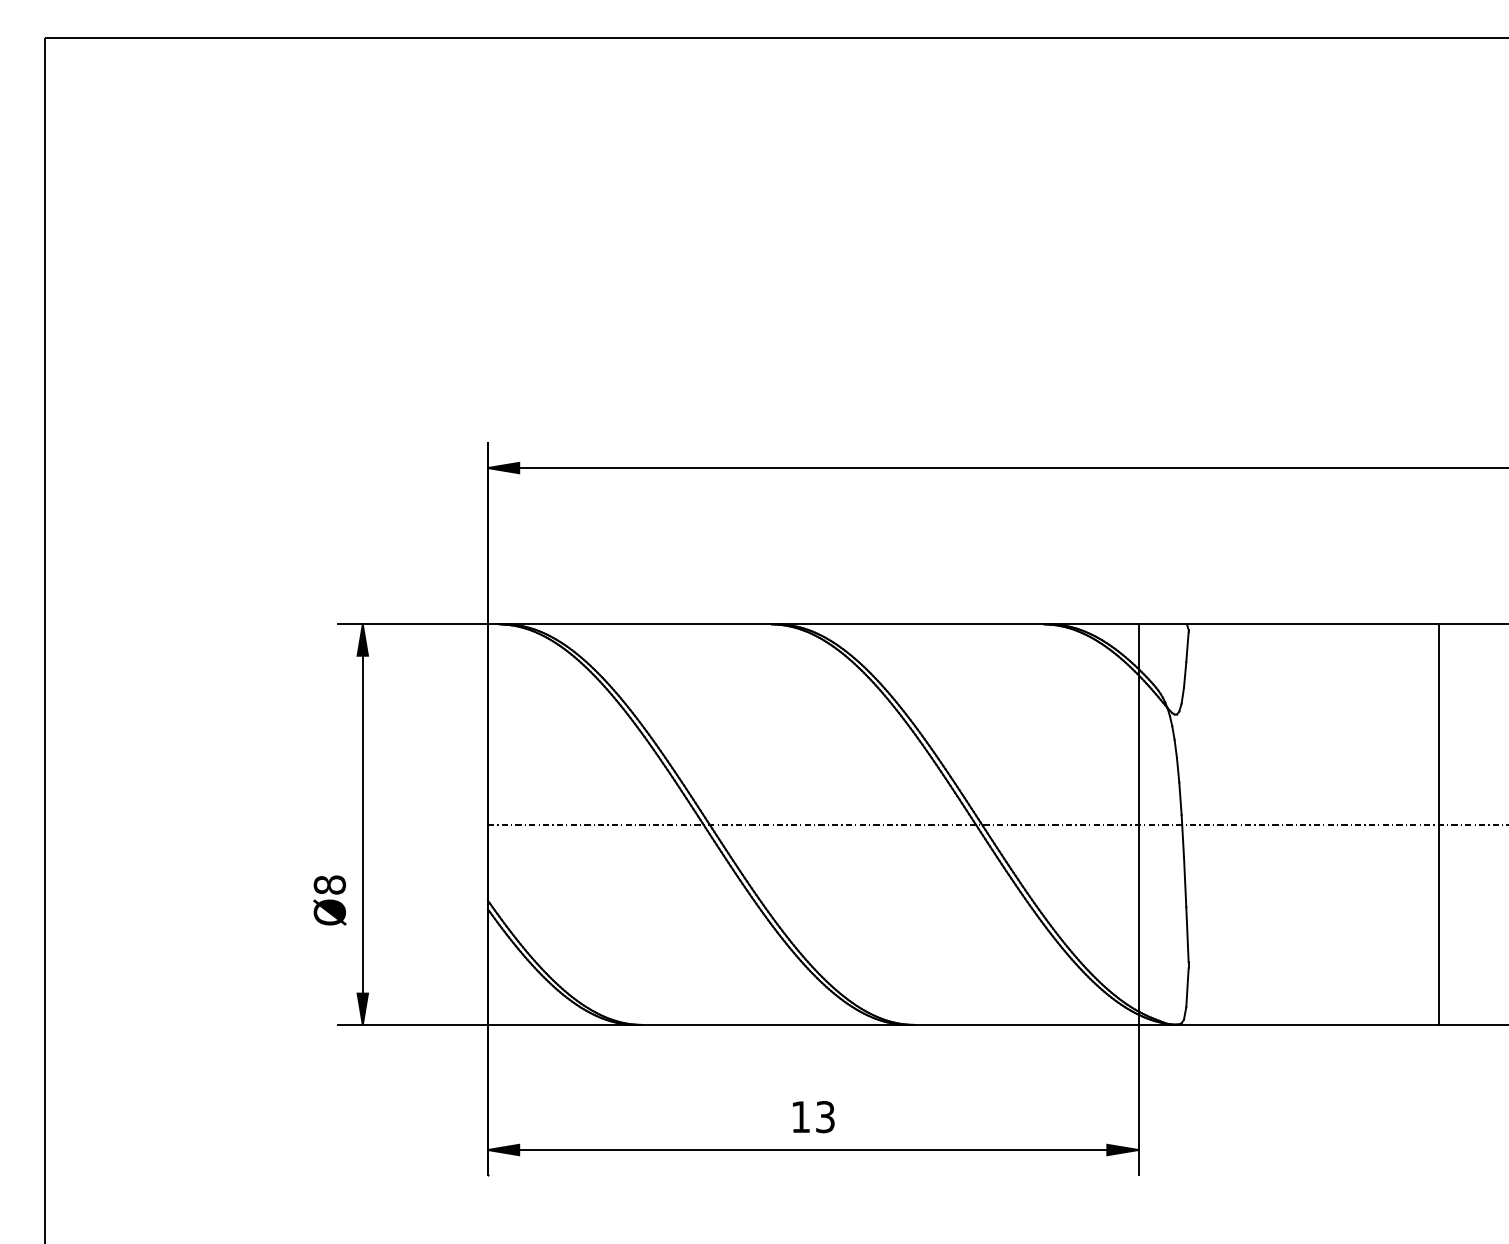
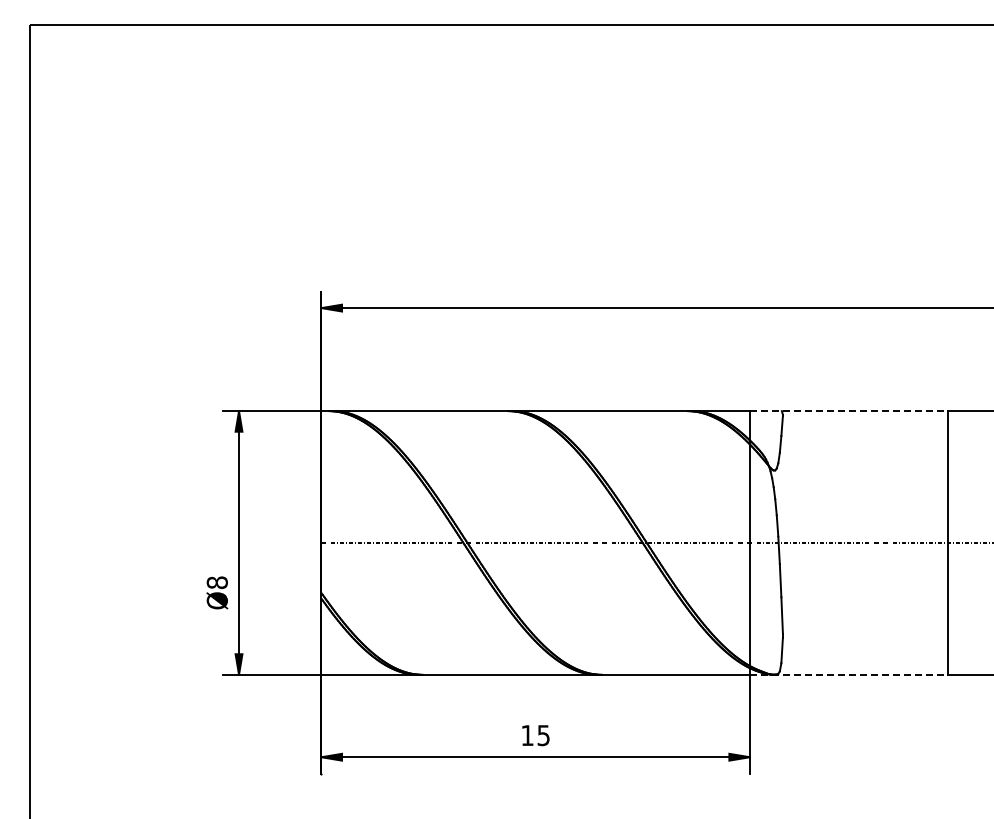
line: (1288, 625) -> (848, 411), solid -> dashed
line: (1288, 1024) -> (848, 674), solid -> dashed
text: (825, 1116) -> (543, 735), 13 -> 15

